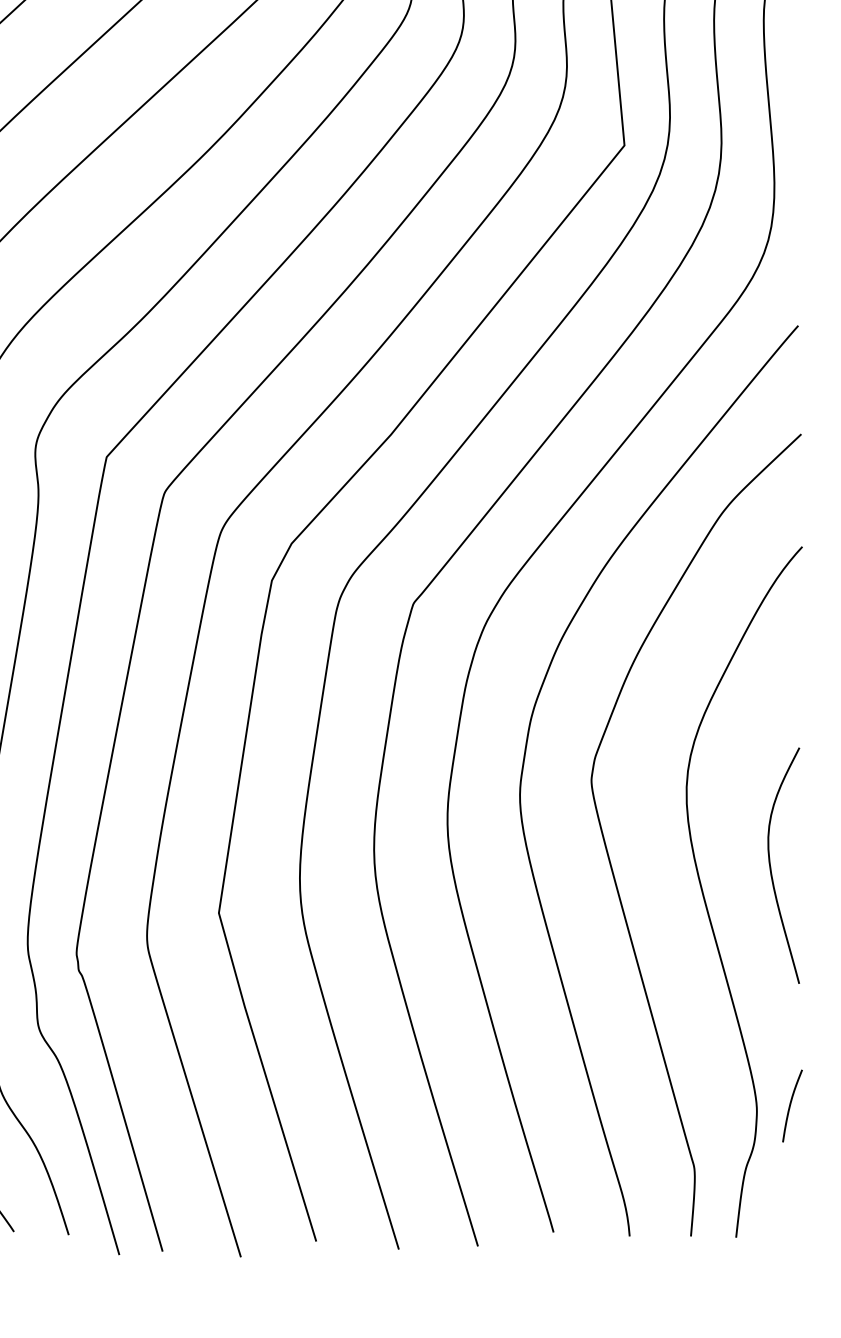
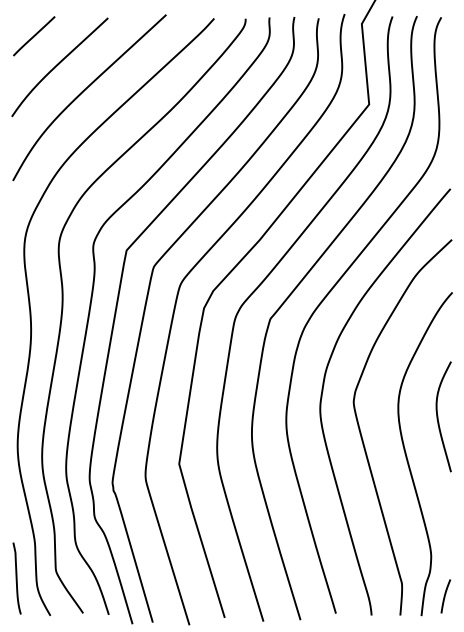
curve: (772, 864) -> (438, 416), moved
curve: (791, 1106) -> (445, 596), moved

